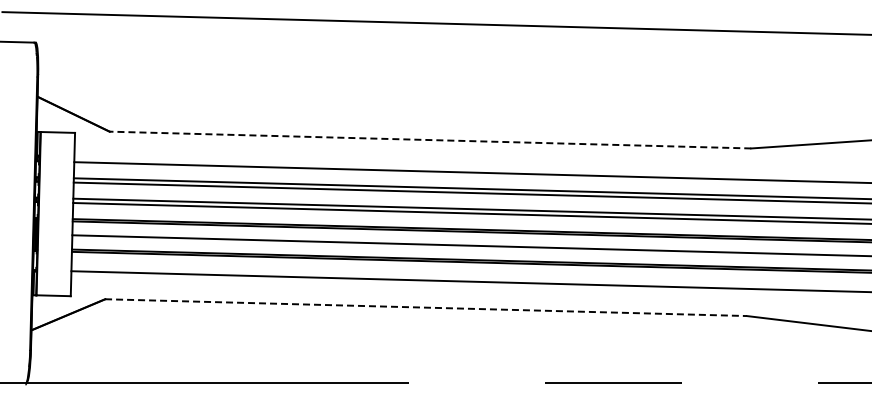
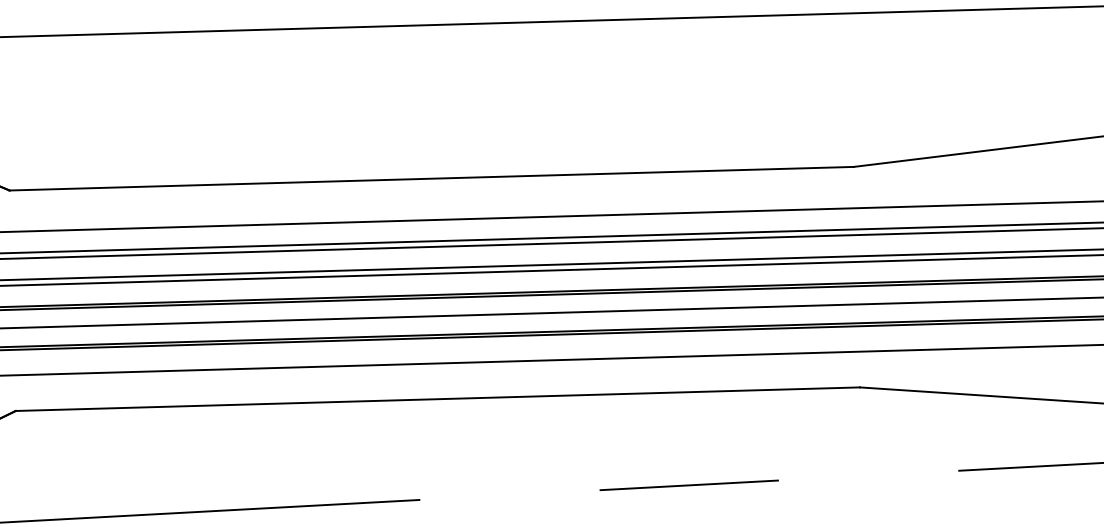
line: (430, 140) -> (431, 179), dashed -> solid
line: (425, 307) -> (437, 399), dashed -> solid

